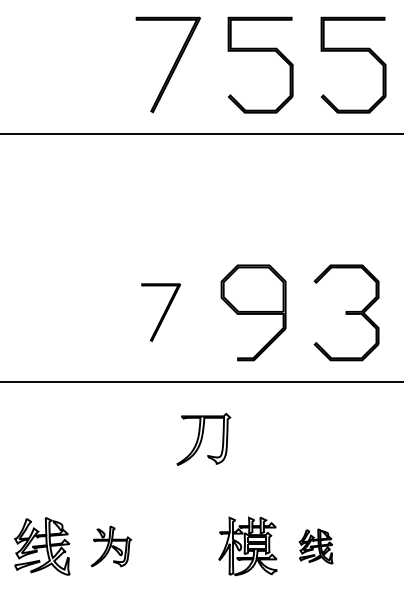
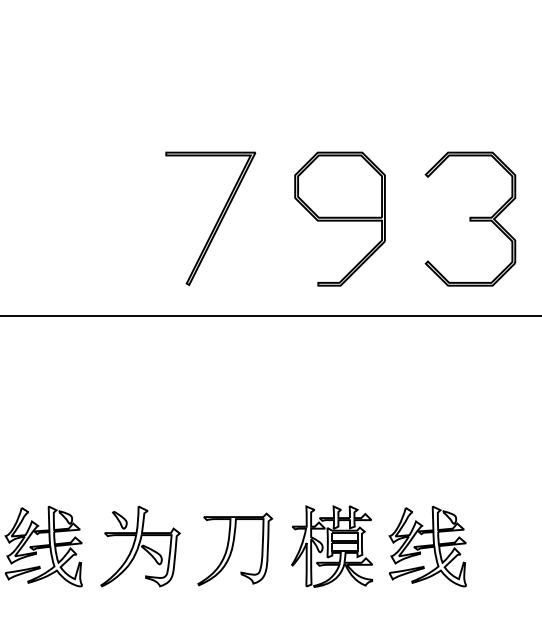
part: (160, 312) -> (209, 218), size x1.67
part: (203, 438) -> (234, 548), moved
part: (111, 546) -> (140, 546), size x1.43
part: (315, 546) -> (426, 546), size x1.67

